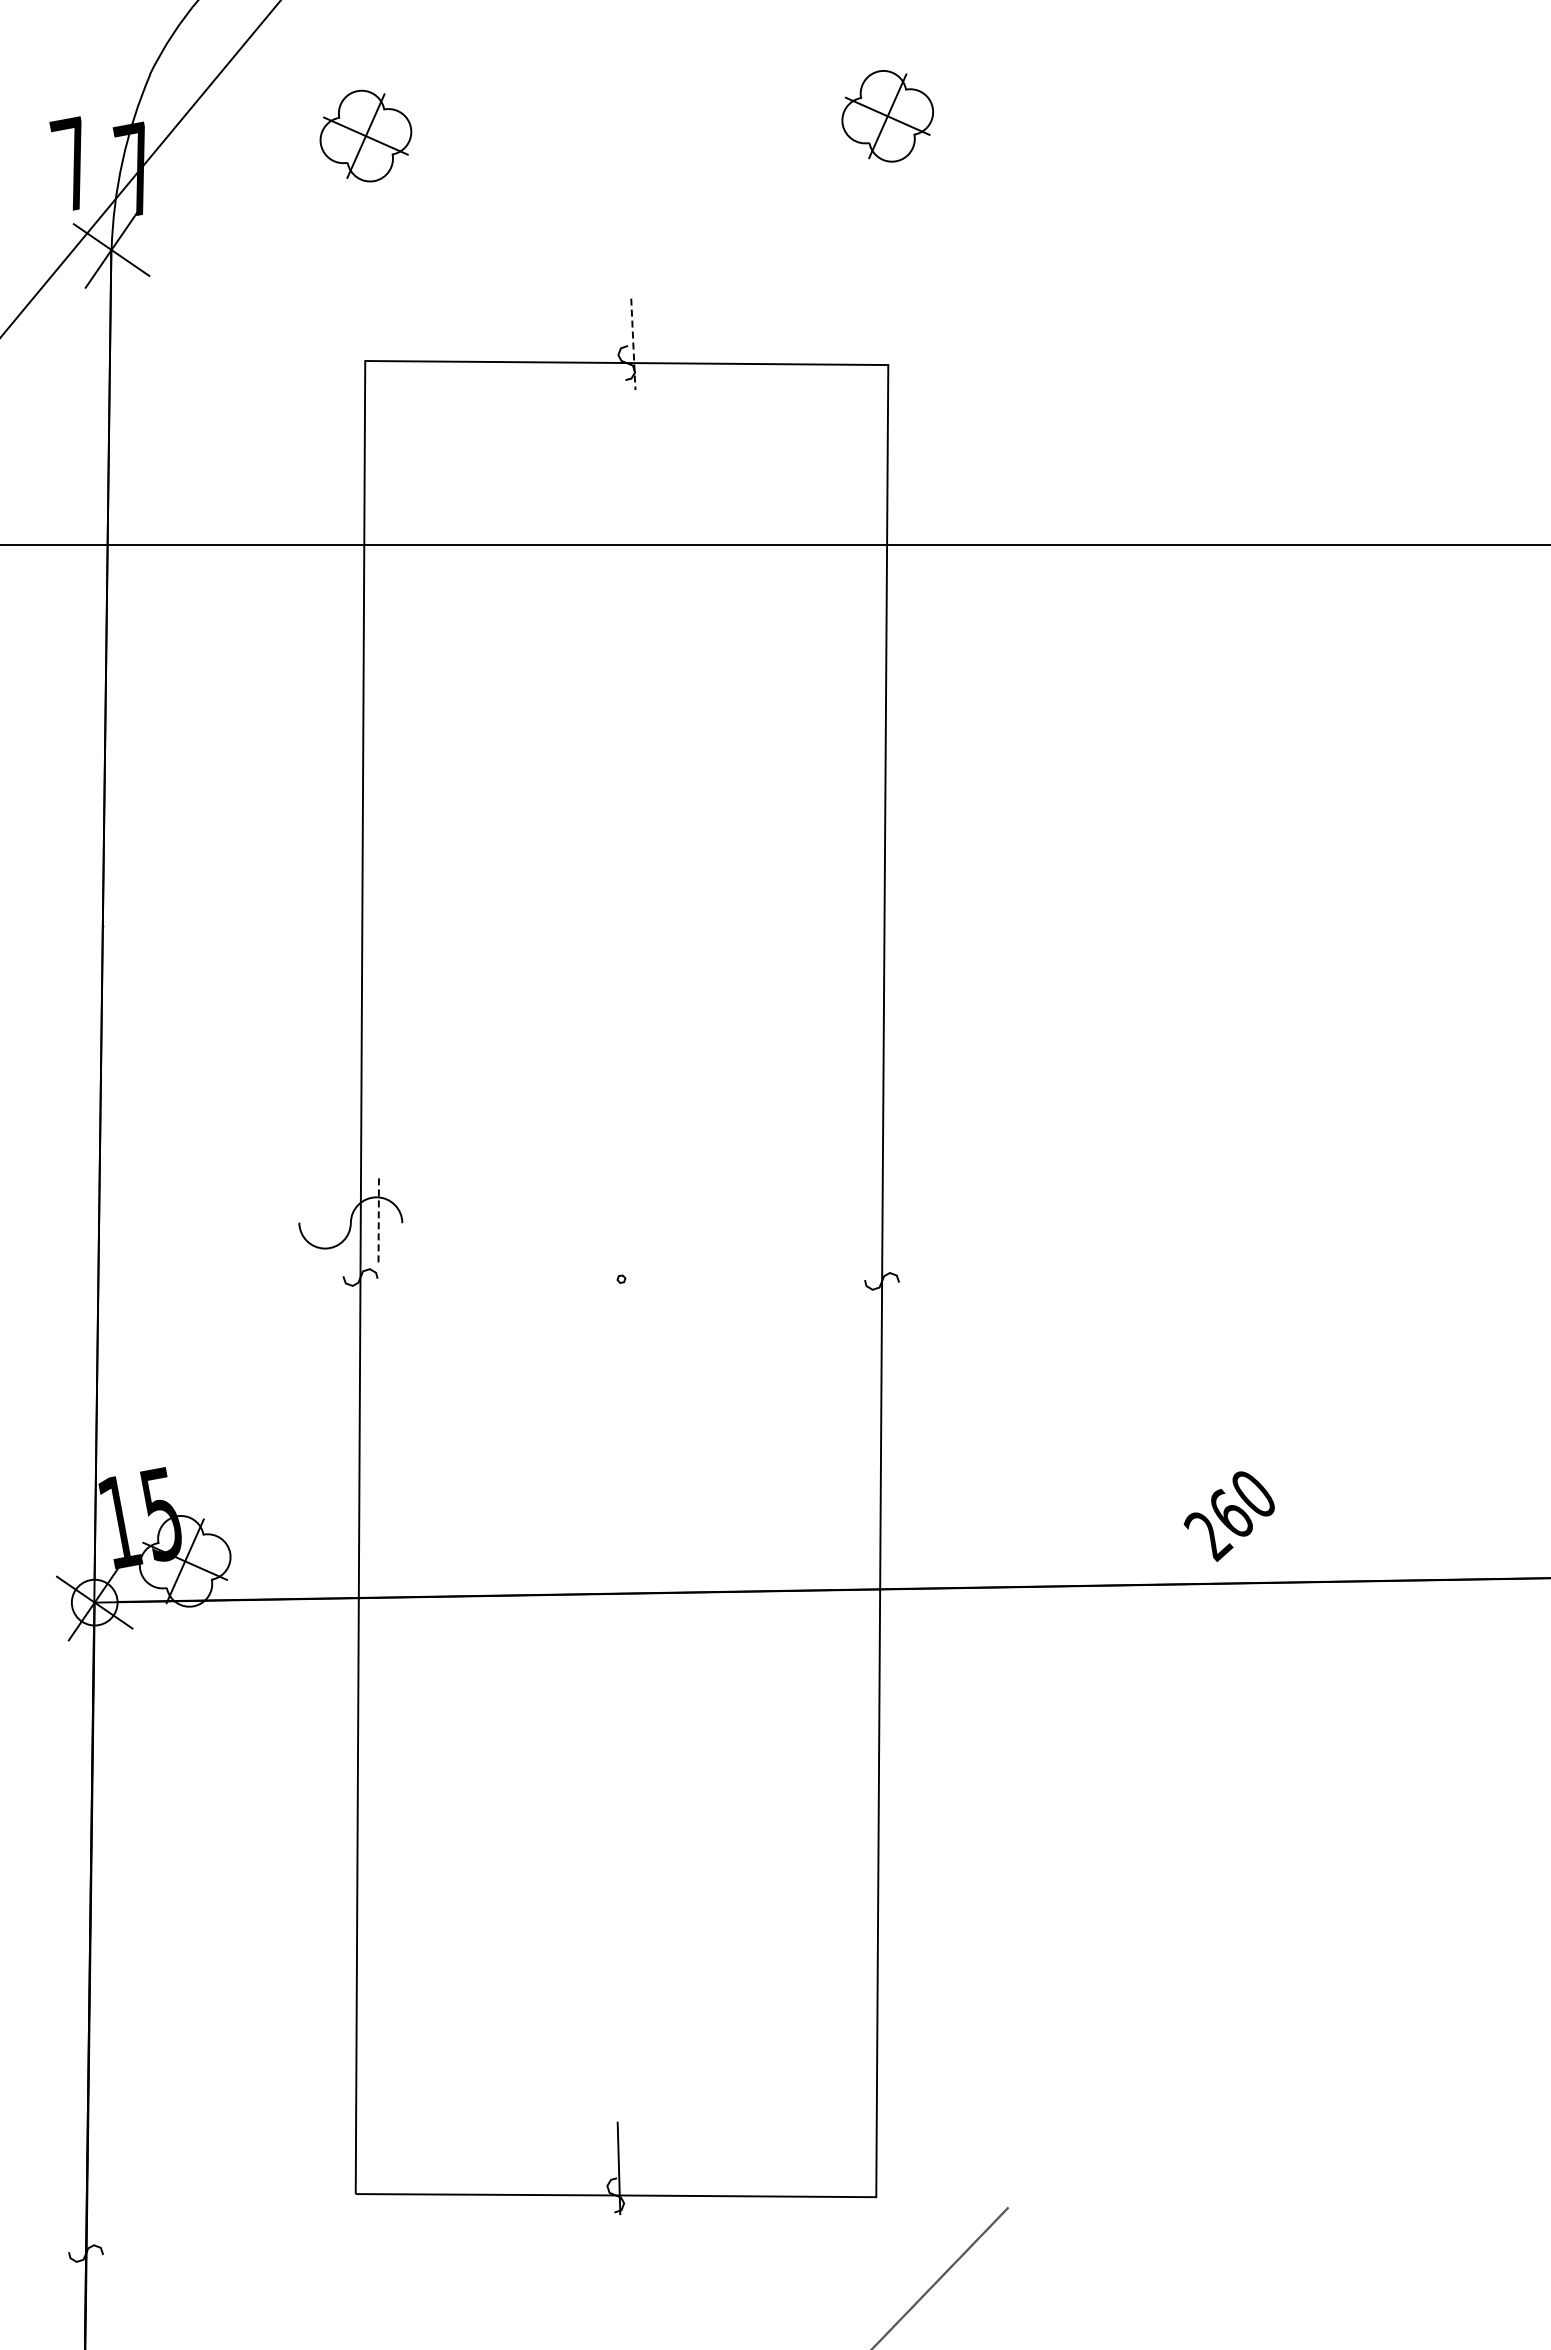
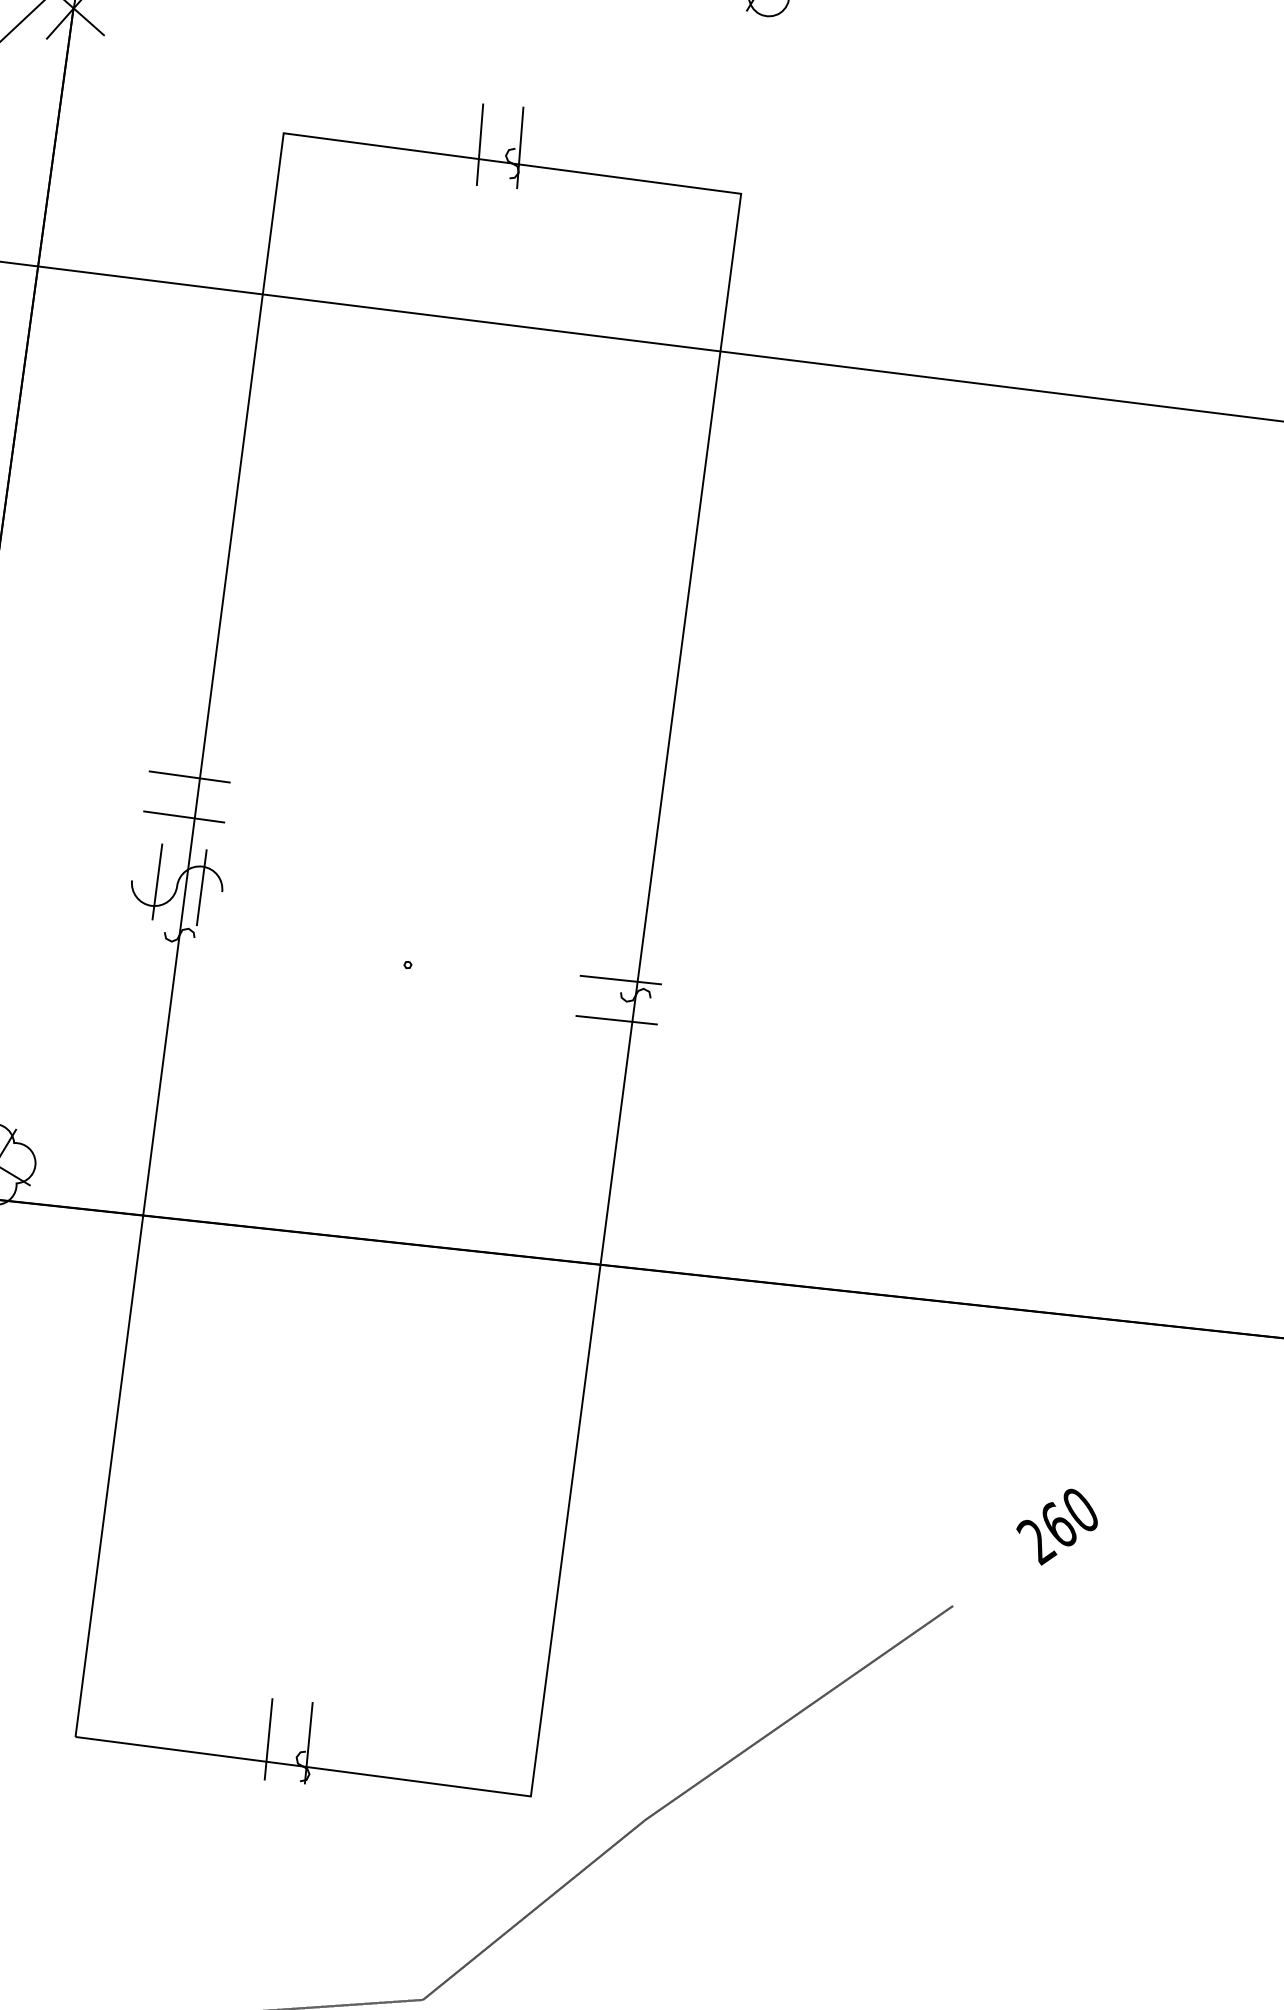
line: (633, 344) -> (520, 148), dashed -> solid
line: (587, 346) -> (479, 144), added
line: (349, 1097) -> (189, 776), added
line: (348, 1143) -> (183, 816), added
line: (327, 1220) -> (156, 881), added
line: (378, 1221) -> (201, 888), dashed -> solid
line: (862, 1266) -> (620, 980), added
line: (863, 1311) -> (616, 1019), added
text: (1228, 1516) -> (1056, 1526), moved
line: (1166, 2065) -> (799, 1712), added
line: (572, 2169) -> (267, 1739), added

